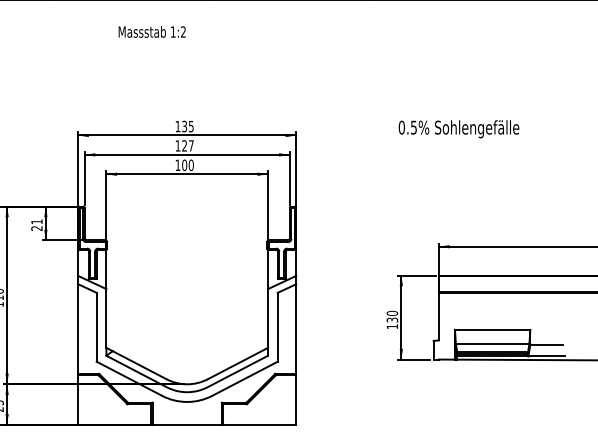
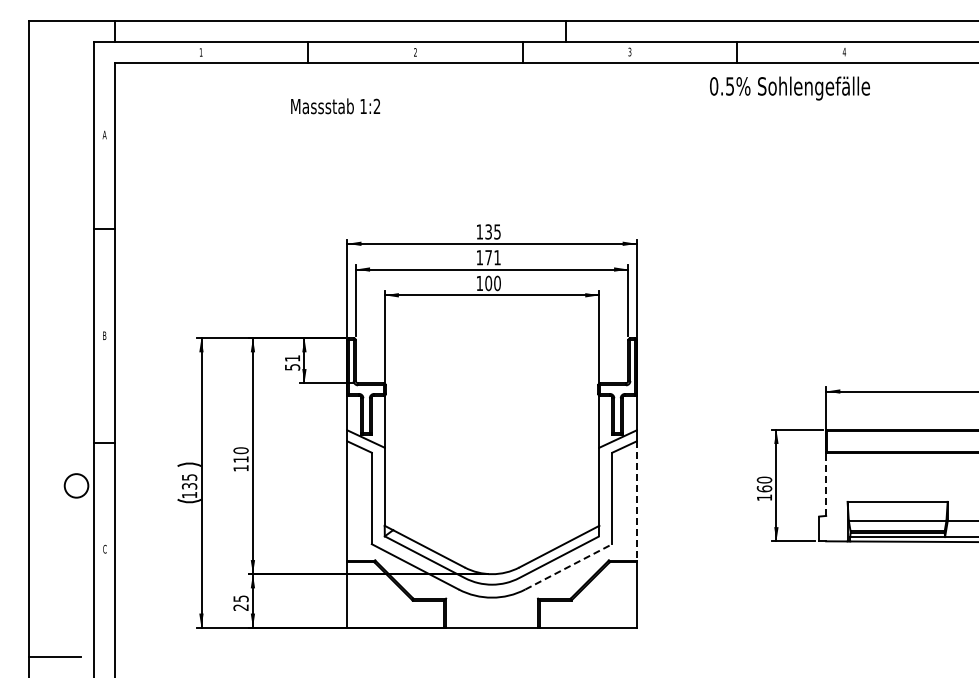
text: (152, 32) -> (335, 106), moved
text: (458, 129) -> (789, 88), moved
text: (187, 145) -> (492, 257), 127 -> 171
text: (36, 228) -> (292, 367), 21 -> 51
line: (439, 316) -> (826, 483), solid -> dashed
text: (392, 319) -> (764, 488), 130 -> 160
line: (295, 328) -> (636, 500), solid -> dashed
line: (245, 378) -> (569, 566), solid -> dashed

